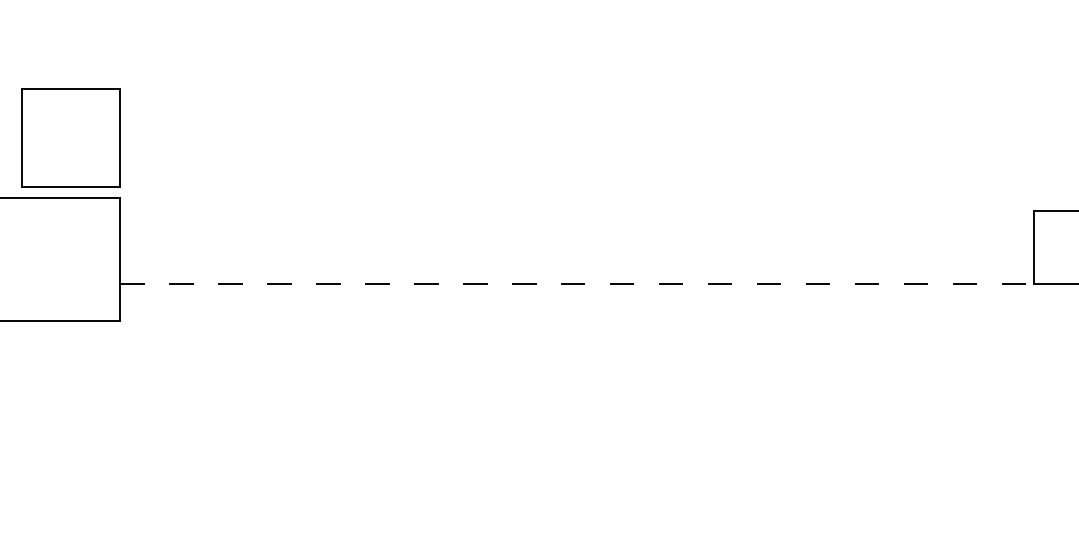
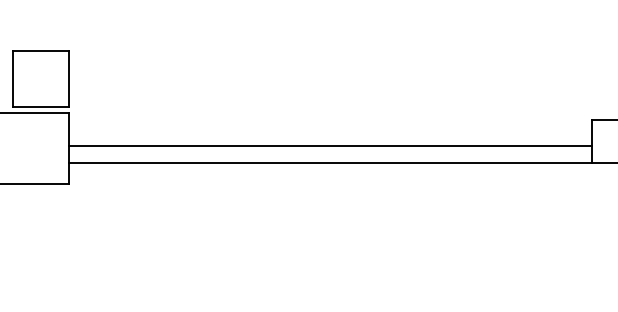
line: (577, 254) -> (330, 145), added
line: (577, 283) -> (330, 162), dashed -> solid

